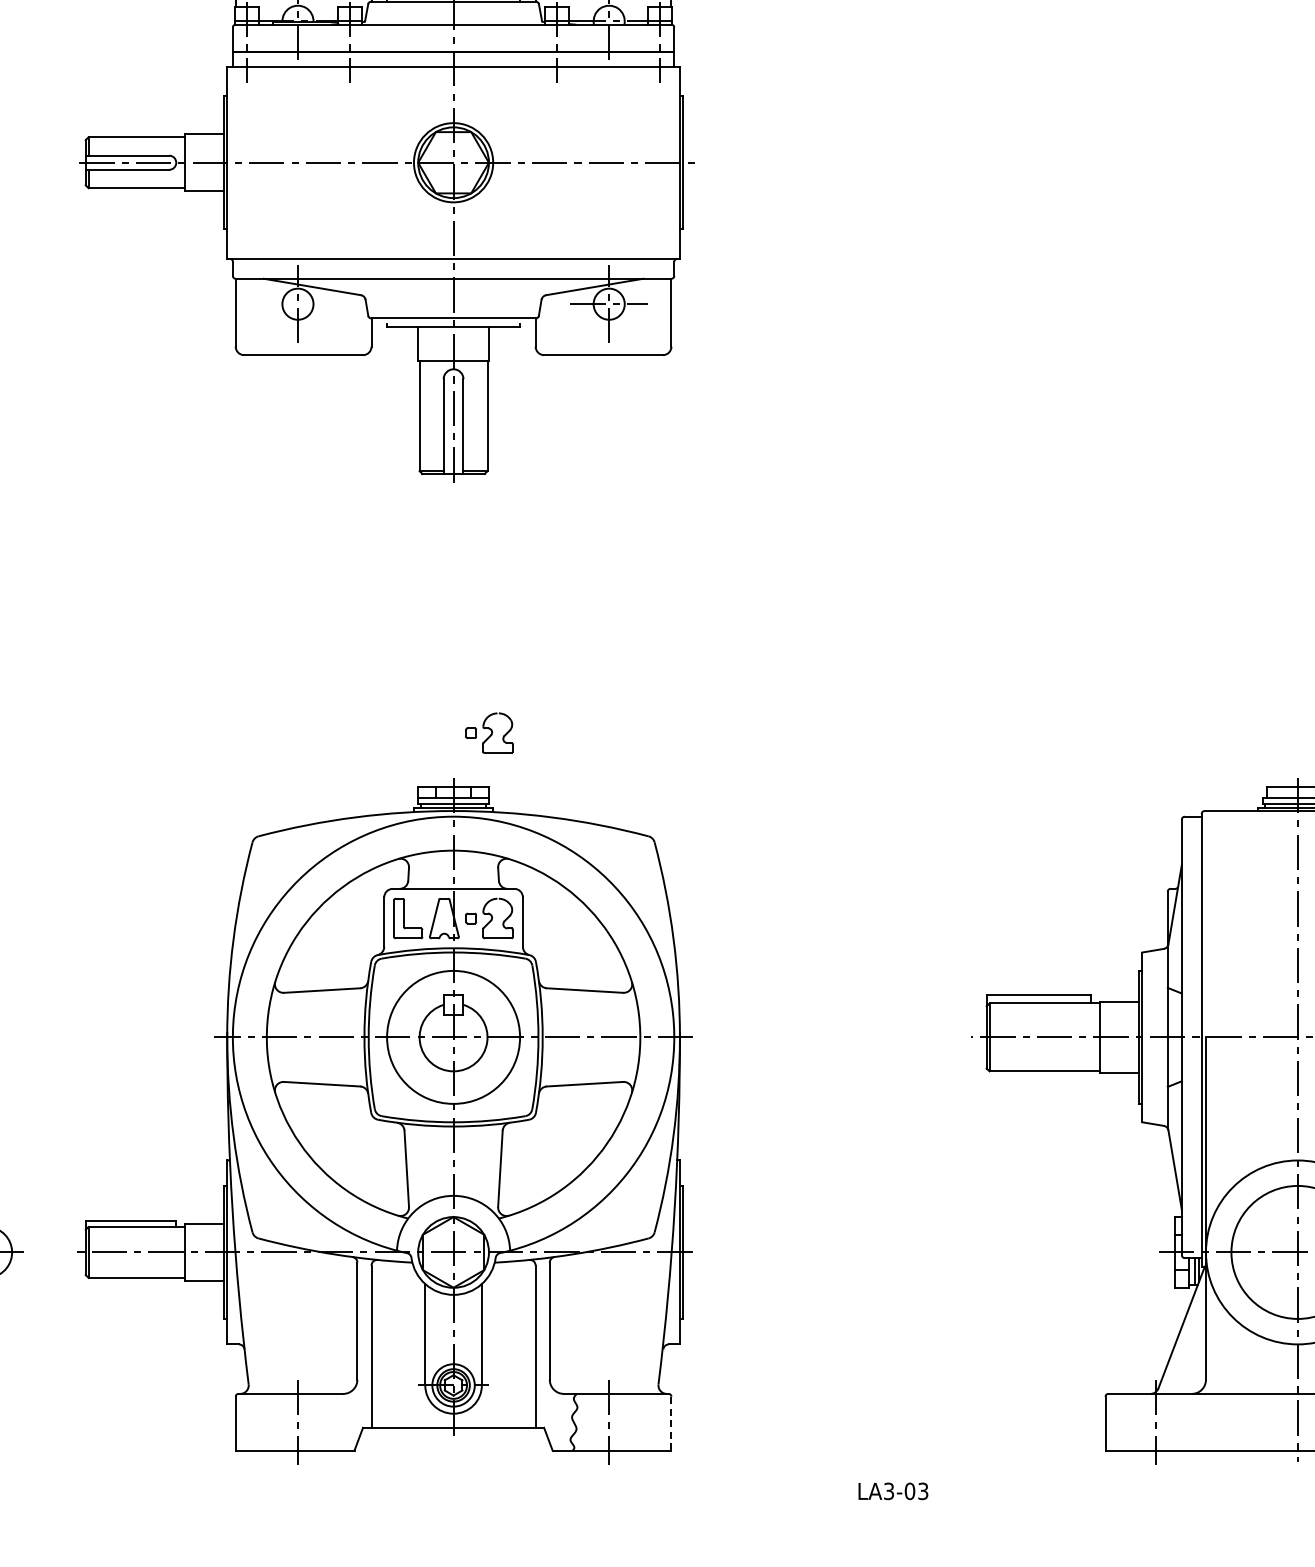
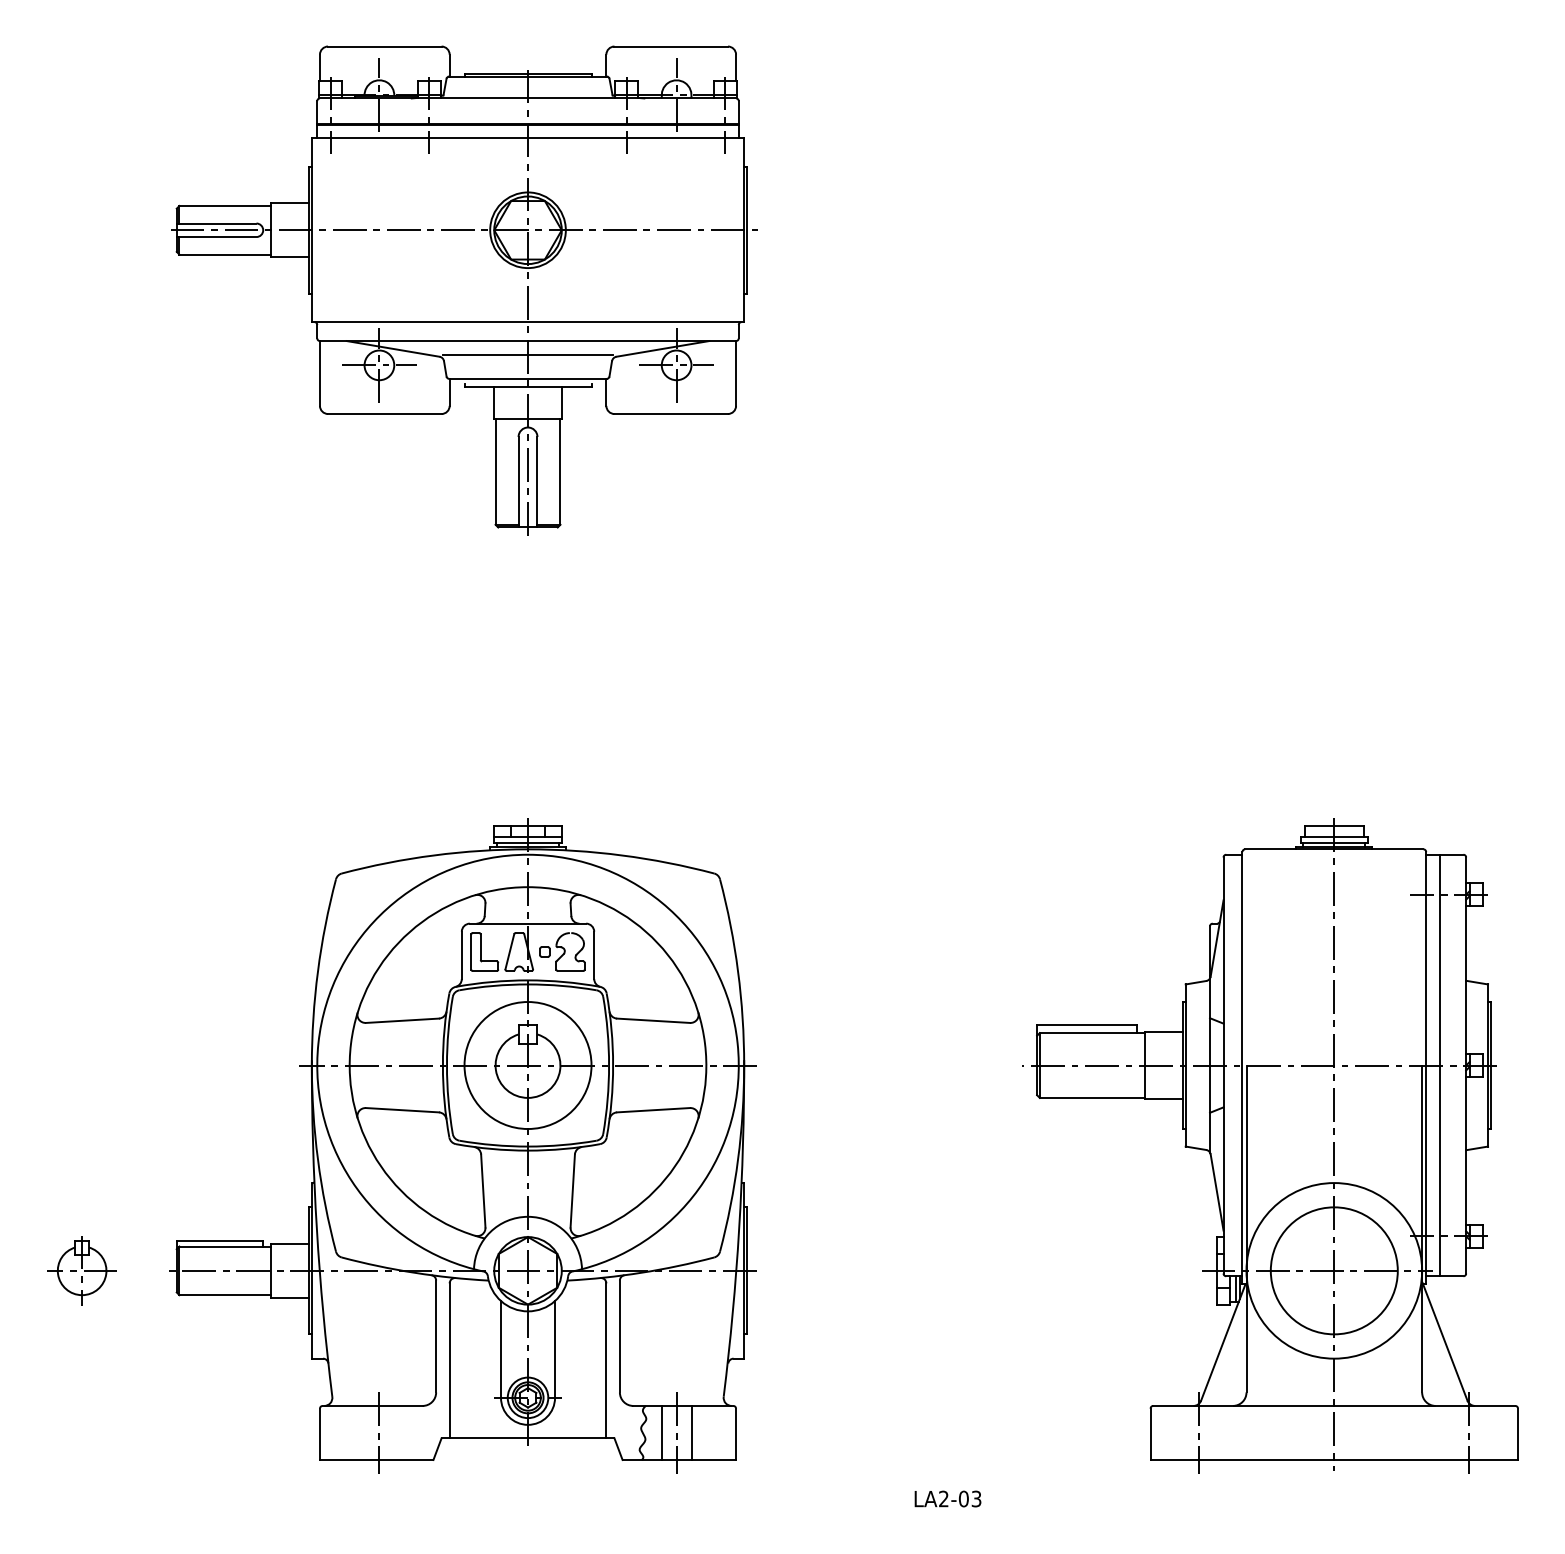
line: (454, 292) -> (528, 354), added
line: (298, 304) -> (379, 365), added
part: (489, 732) -> (562, 774), removed
line: (593, 1421) -> (661, 1432), added
line: (624, 1421) -> (691, 1432), added
line: (671, 1423) -> (736, 1434), dashed -> solid
text: (888, 1491) -> (943, 1499), LA3-03 -> LA2-03

